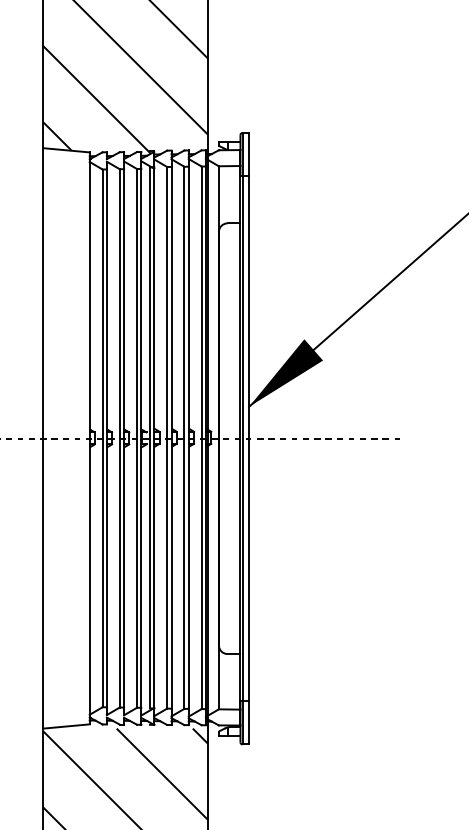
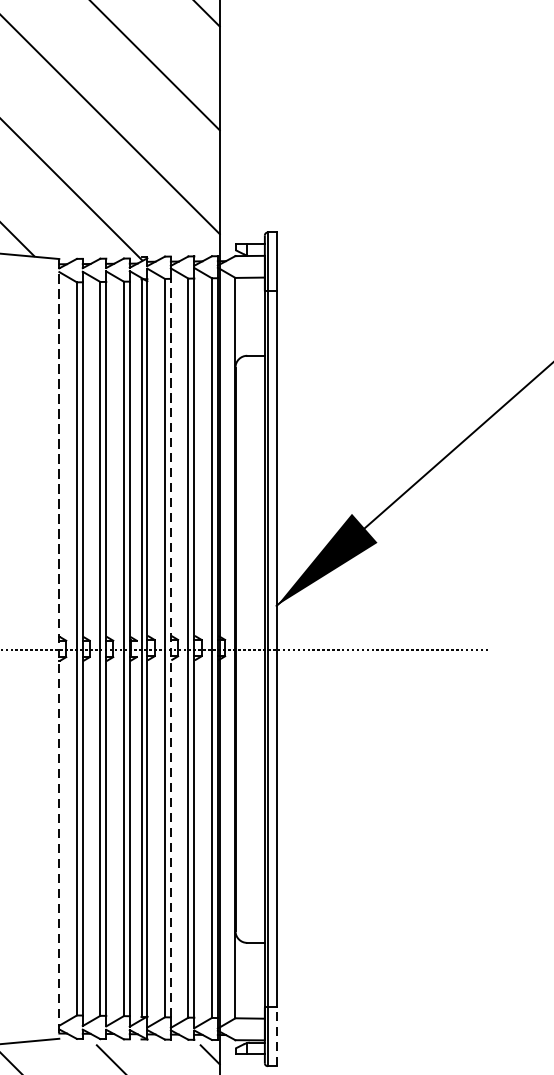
line: (171, 437) -> (170, 647), solid -> dashed
line: (89, 438) -> (59, 649), solid -> dashed
line: (249, 722) -> (277, 1036), solid -> dashed

